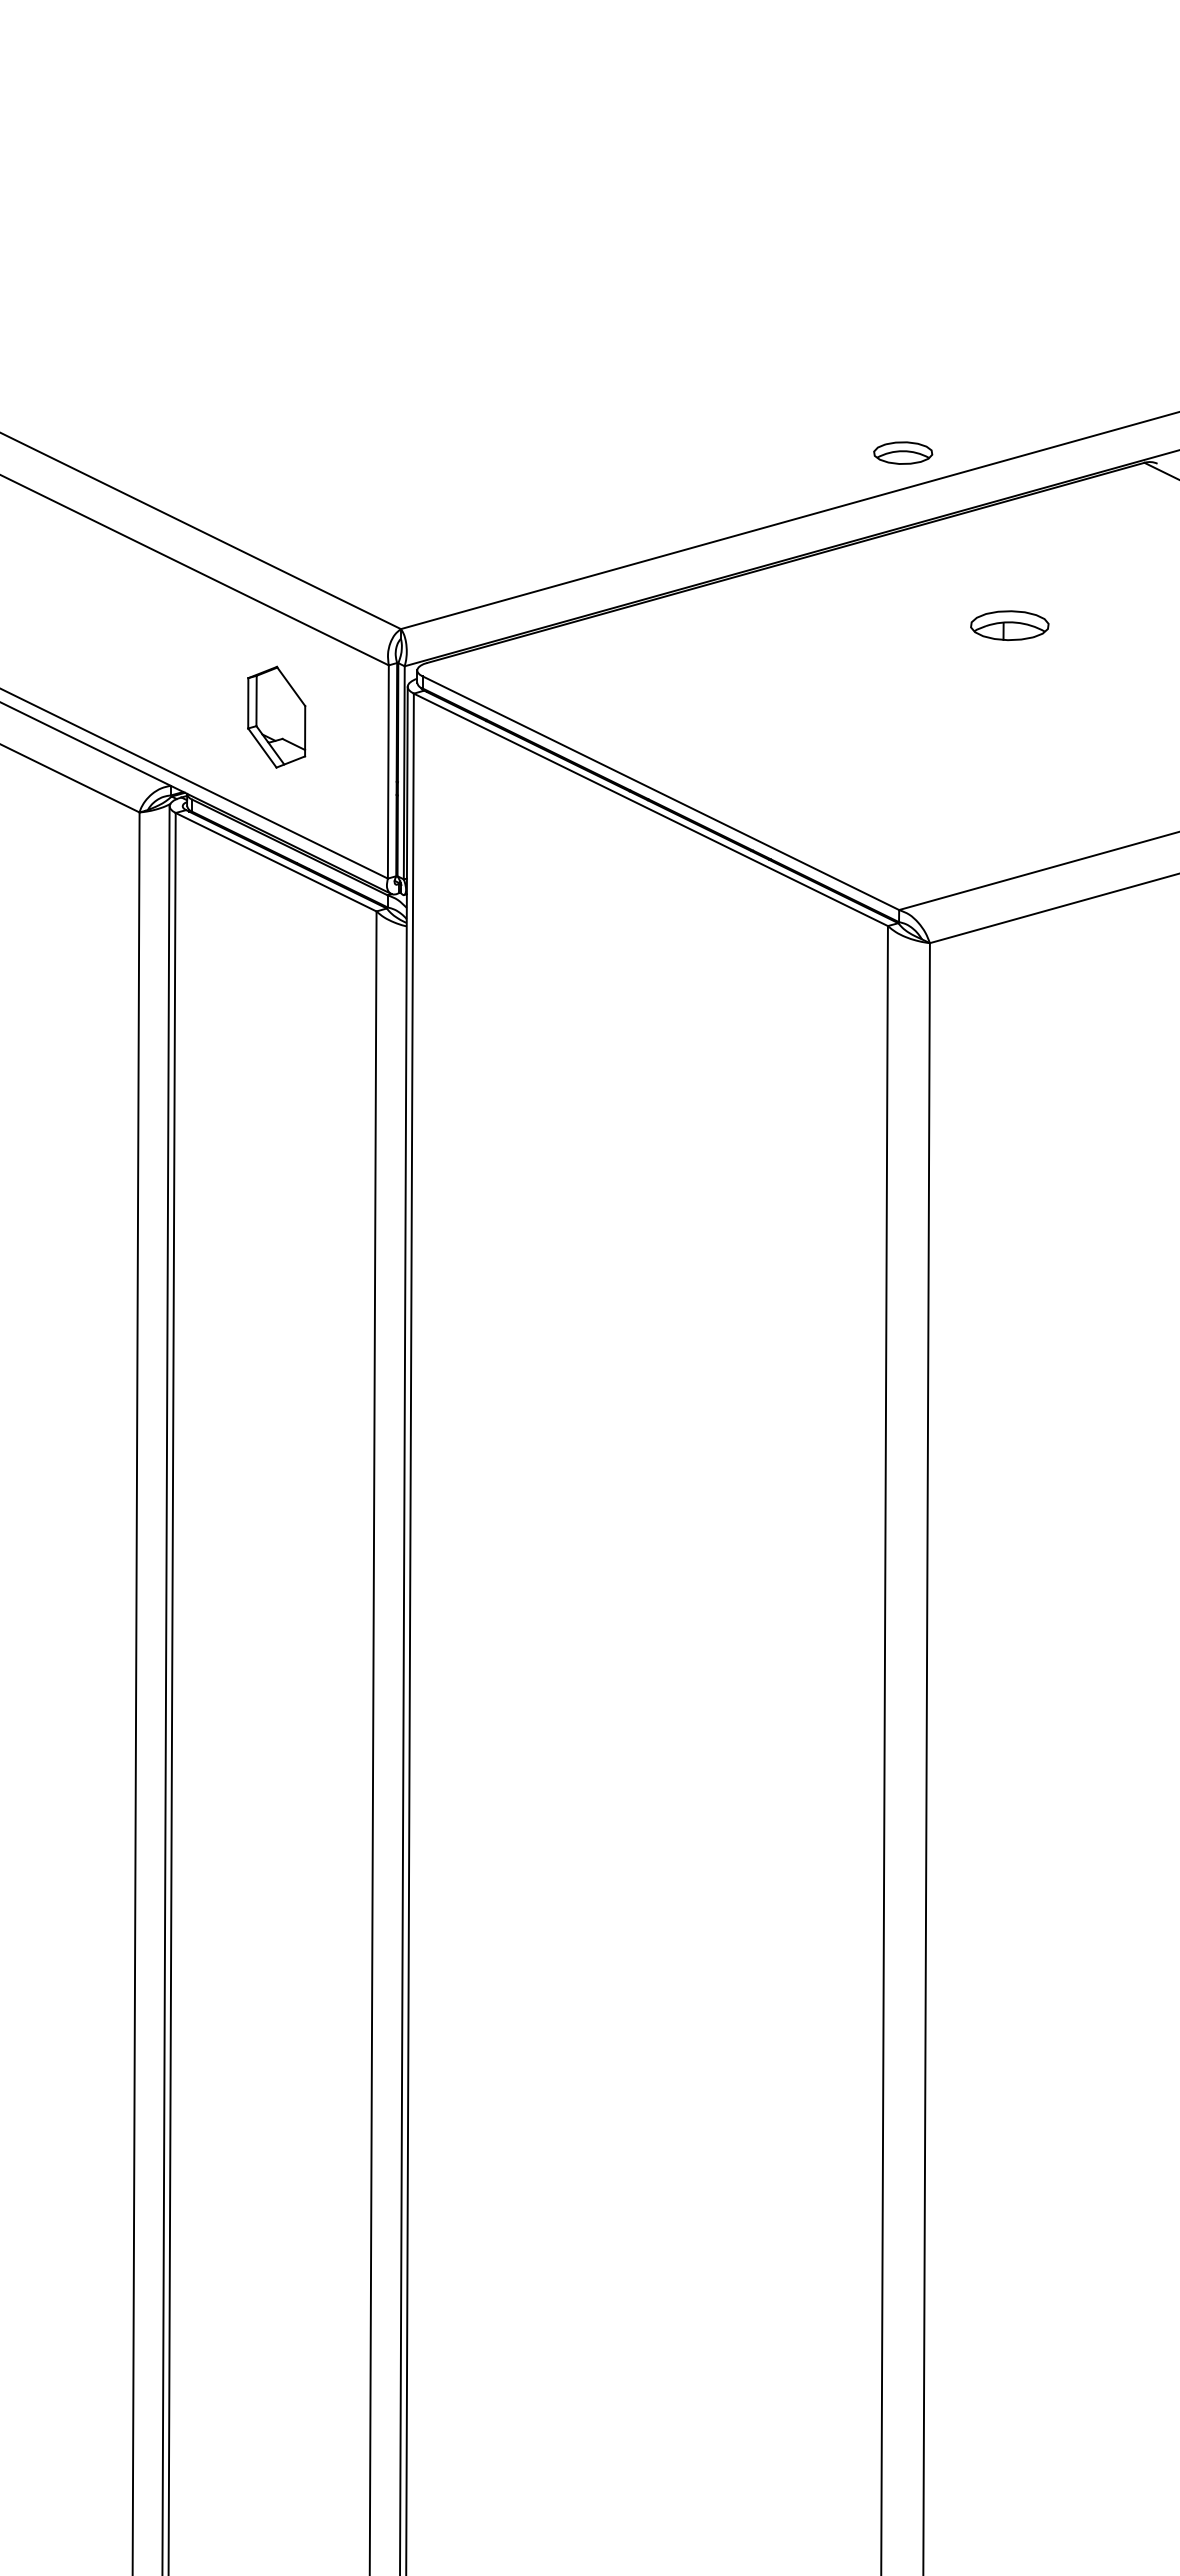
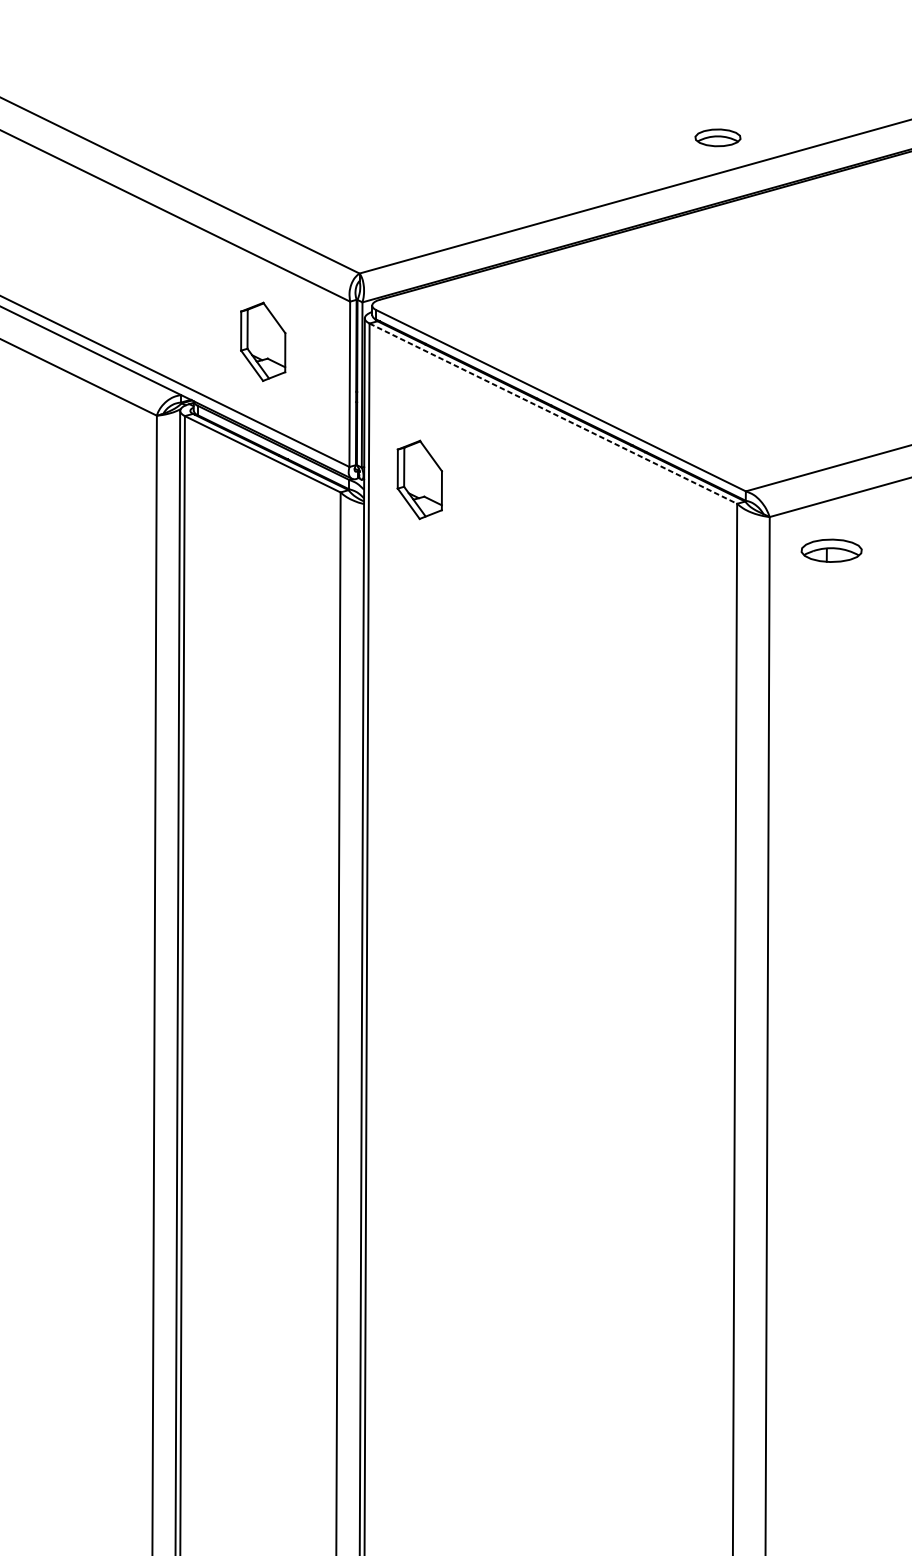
part: (903, 452) -> (718, 137), moved
part: (1009, 625) -> (831, 550), moved
line: (650, 809) -> (553, 413), solid -> dashed
part: (478, 894) -> (419, 479), added

